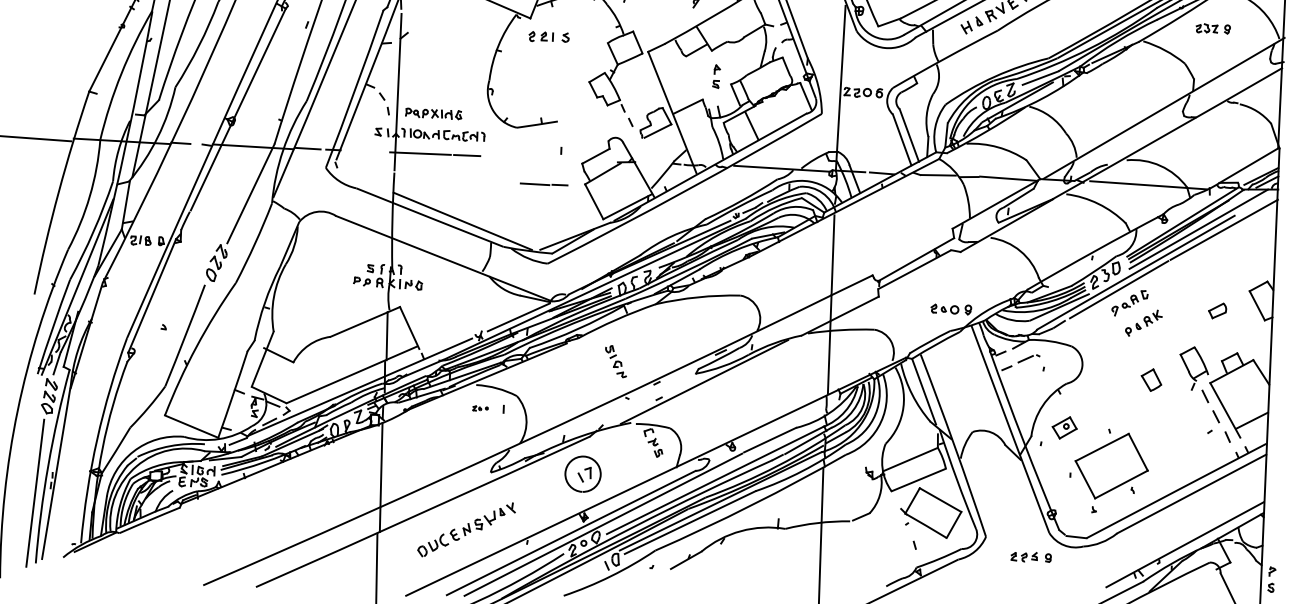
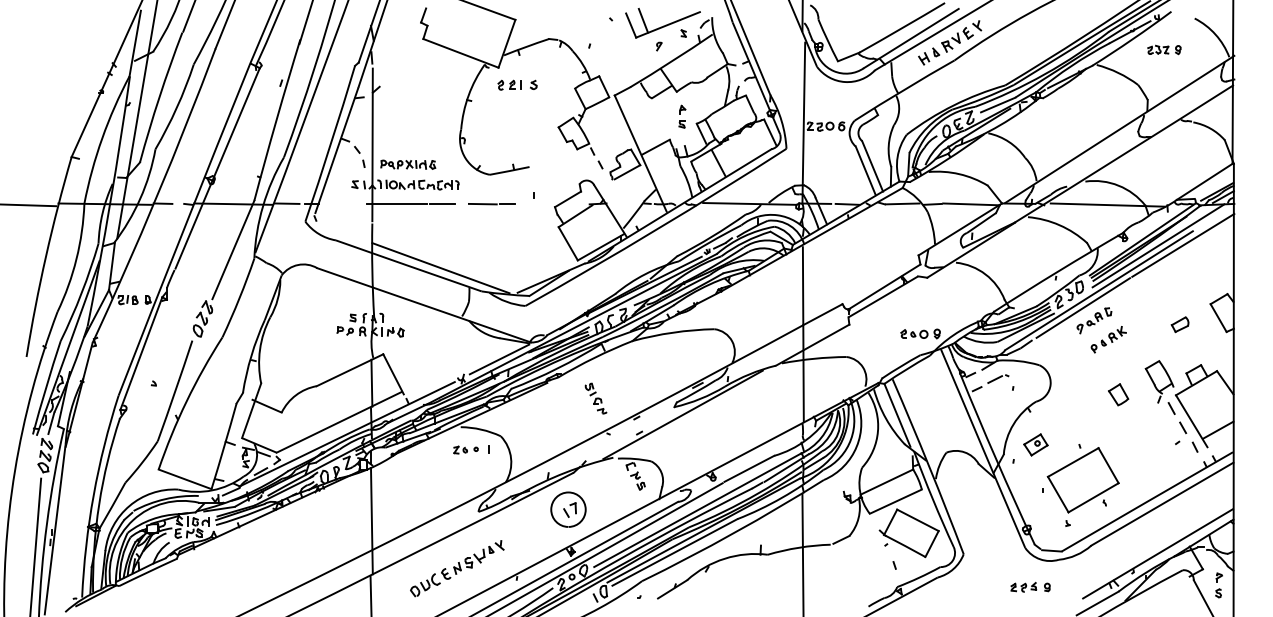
line: (543, 185) -> (491, 204), moved
part: (480, 408) -> (465, 449), size x1.67
part: (1031, 556) -> (1030, 586), moved
part: (1271, 579) -> (1218, 585), moved

